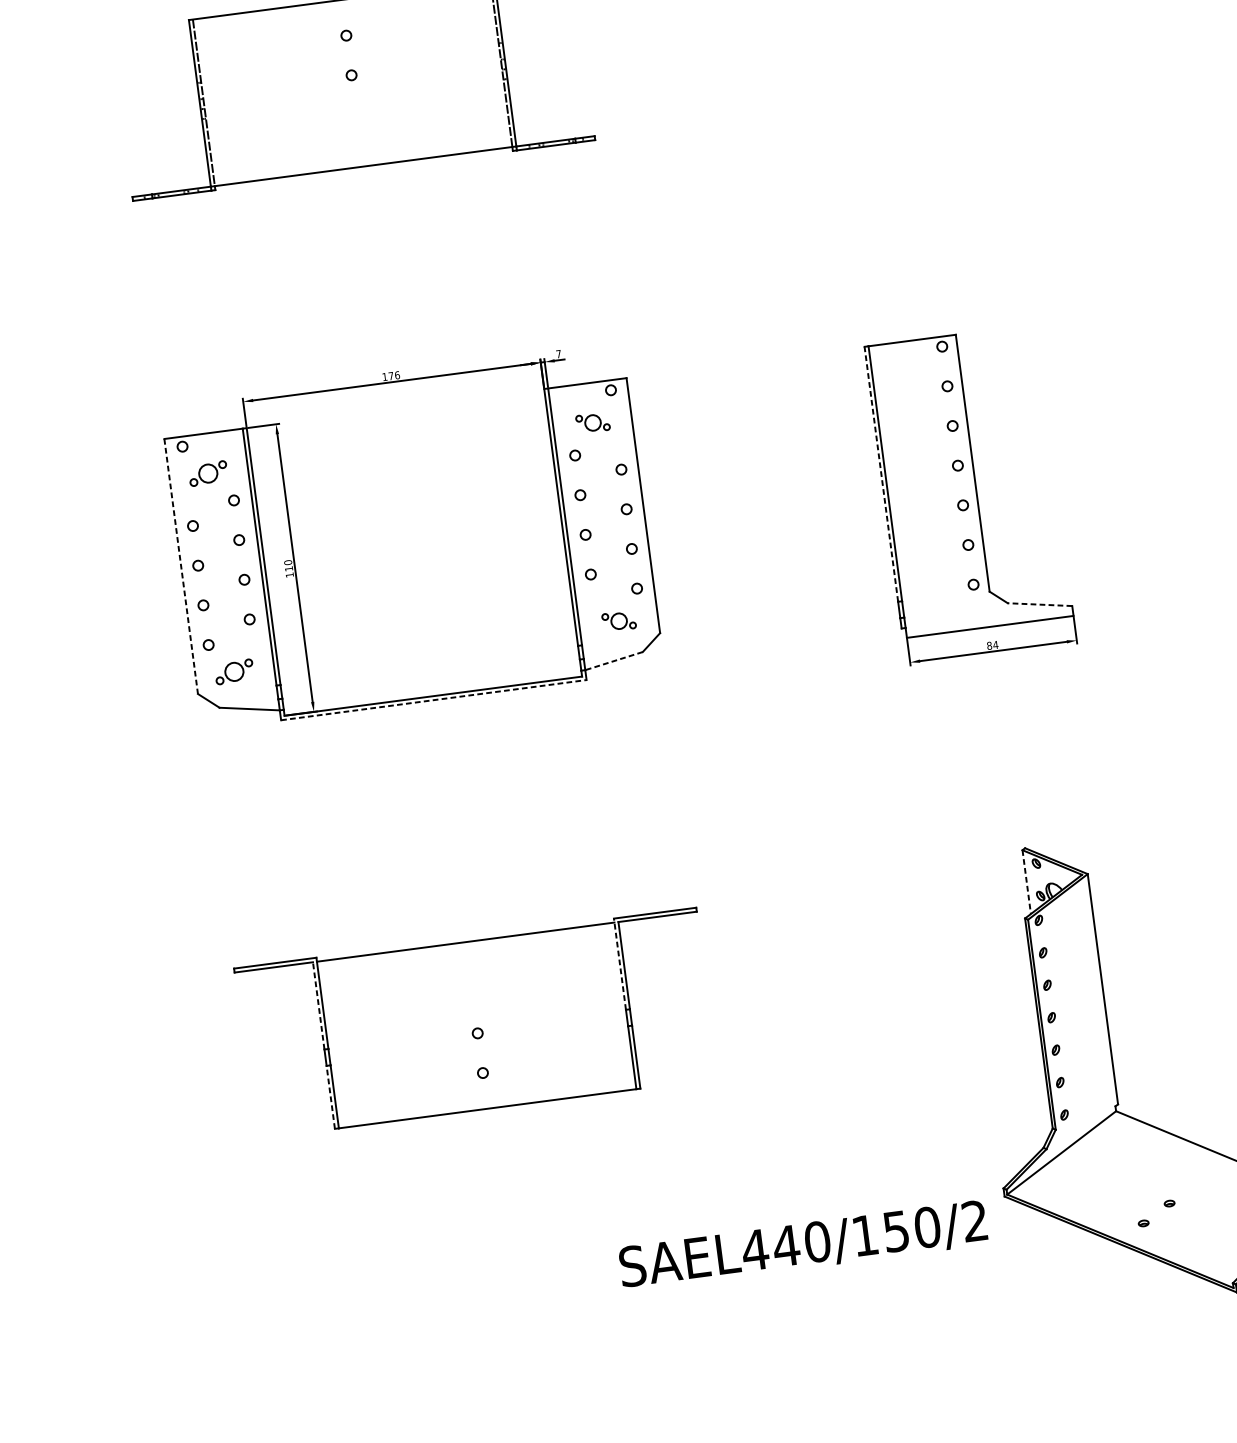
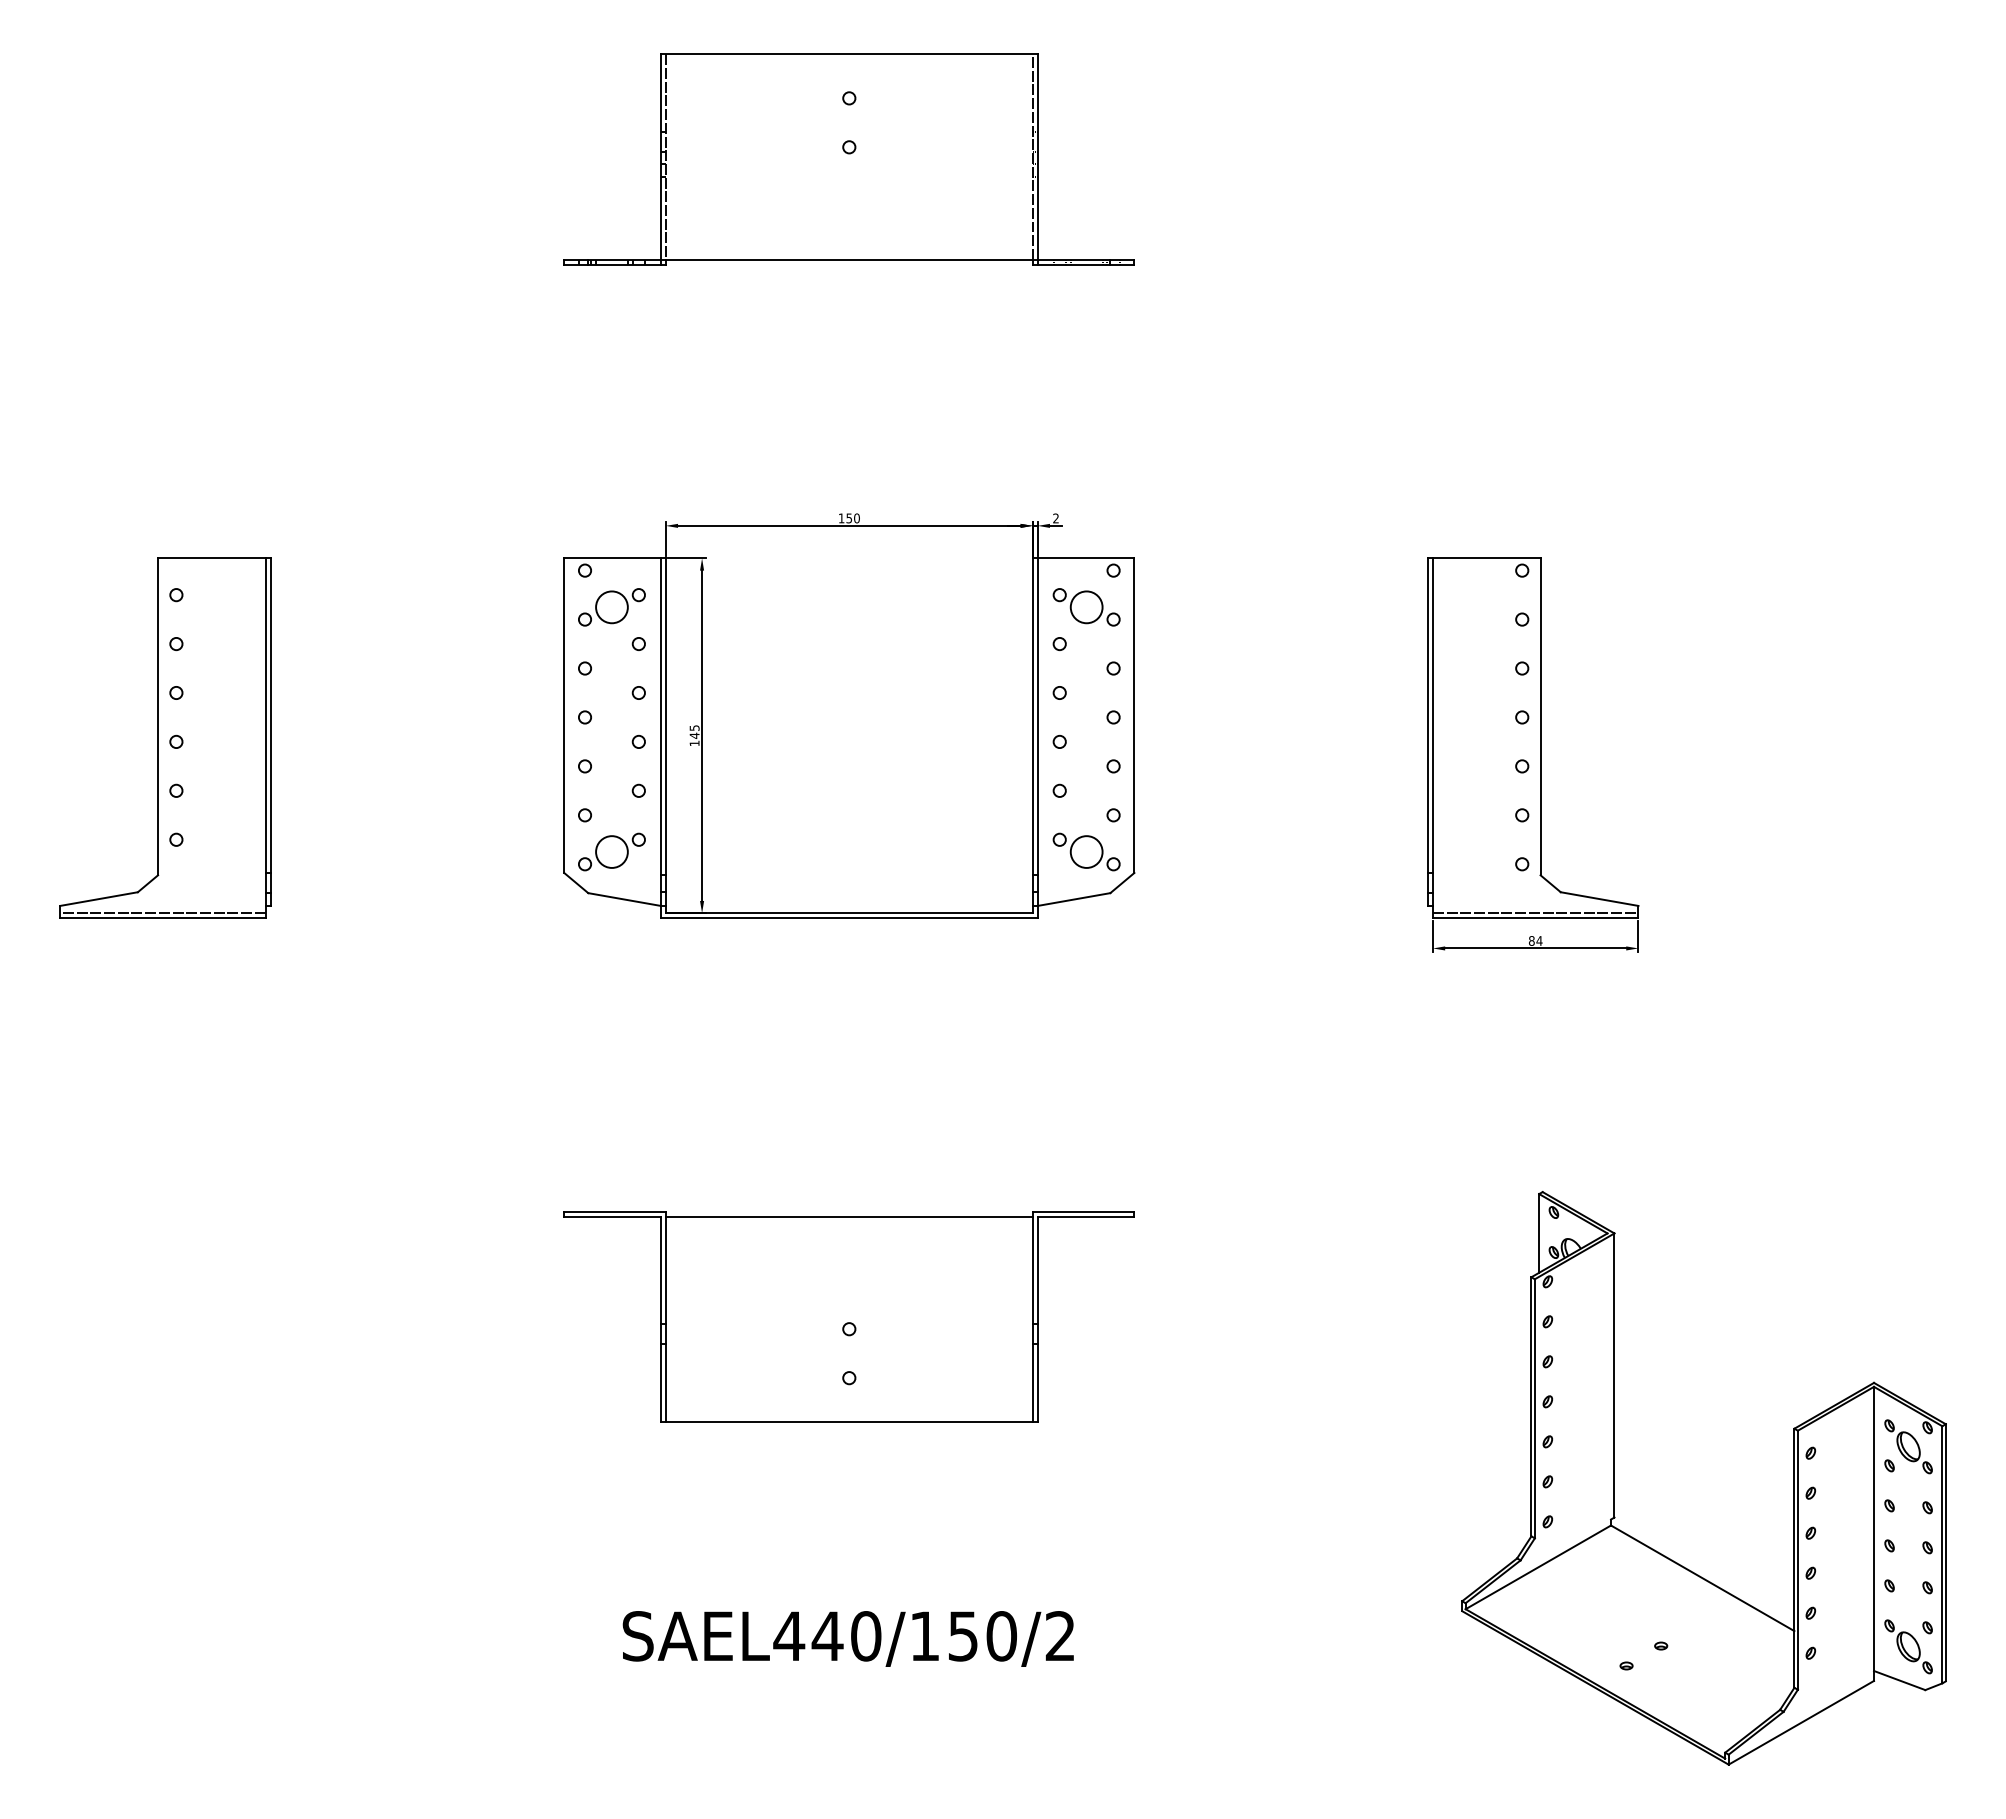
text: (558, 354) -> (1055, 518), 7 -> 2
text: (393, 375) -> (852, 518), 176 -> 150
part: (592, 423) -> (1086, 607), size x1.67
part: (207, 473) -> (611, 607), size x1.43
line: (881, 474) -> (1428, 715), dashed -> solid
text: (288, 565) -> (694, 731), 110 -> 145
line: (181, 567) -> (564, 716), dashed -> solid
line: (1039, 605) -> (1599, 899), dashed -> solid
part: (619, 620) -> (1086, 851), size x1.67
line: (989, 623) -> (1535, 913), added
line: (614, 661) -> (1074, 899), dashed -> solid
part: (233, 671) -> (611, 851), size x1.43
line: (434, 700) -> (849, 918), dashed -> solid
line: (1026, 882) -> (1539, 1233), dashed -> solid
line: (619, 963) -> (1032, 1267), dashed -> solid
line: (318, 1005) -> (660, 1270), dashed -> solid
line: (330, 1097) -> (660, 1383), dashed -> solid
text: (802, 1245) -> (847, 1638), moved

